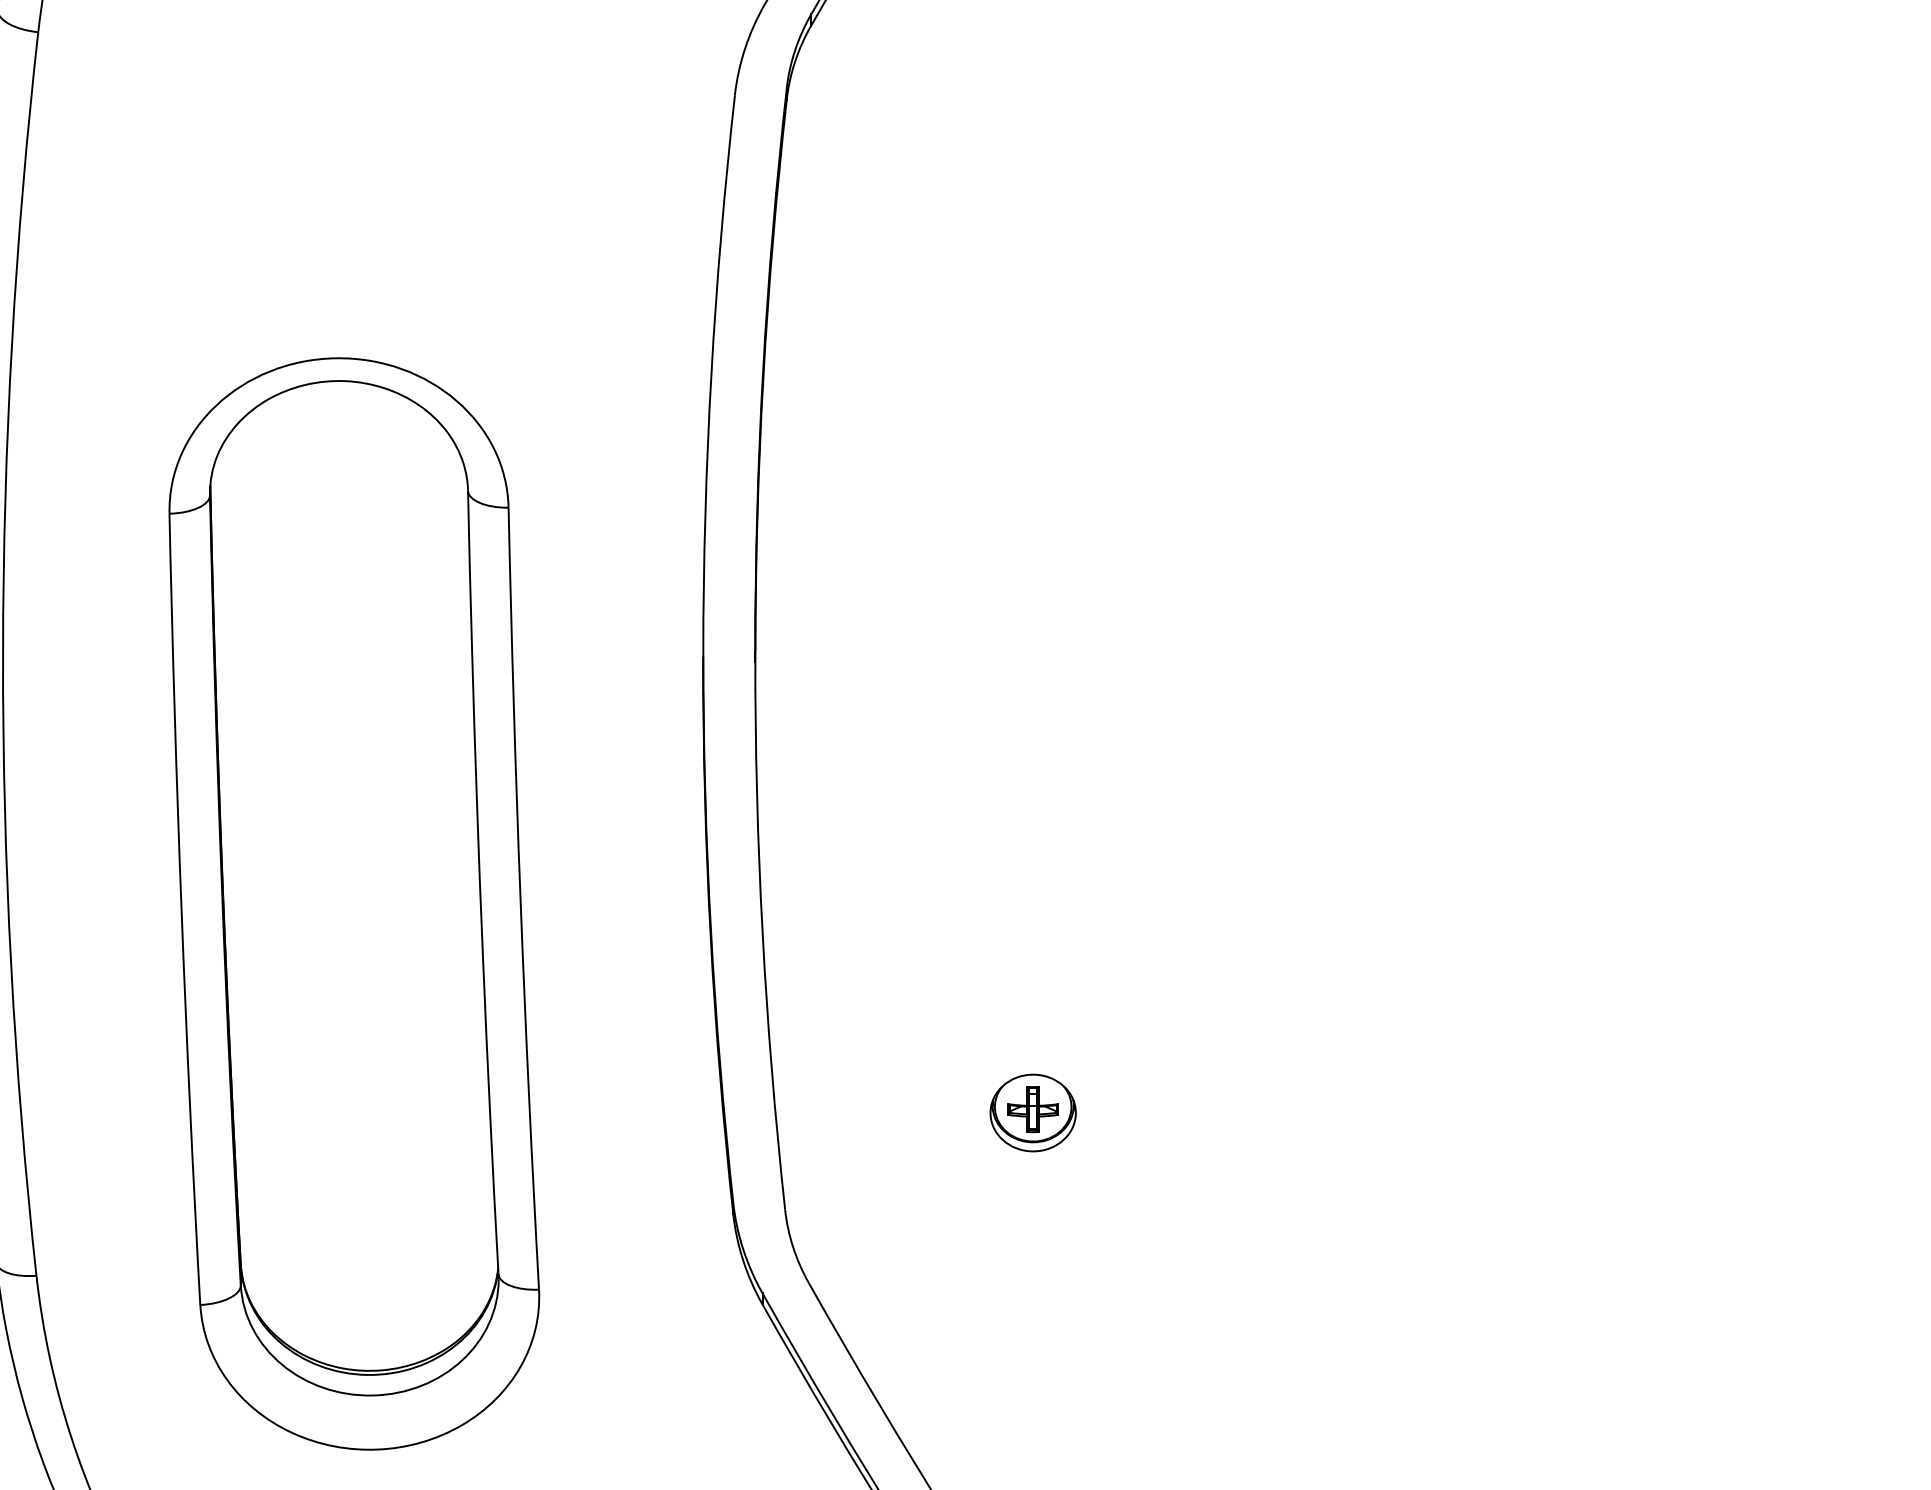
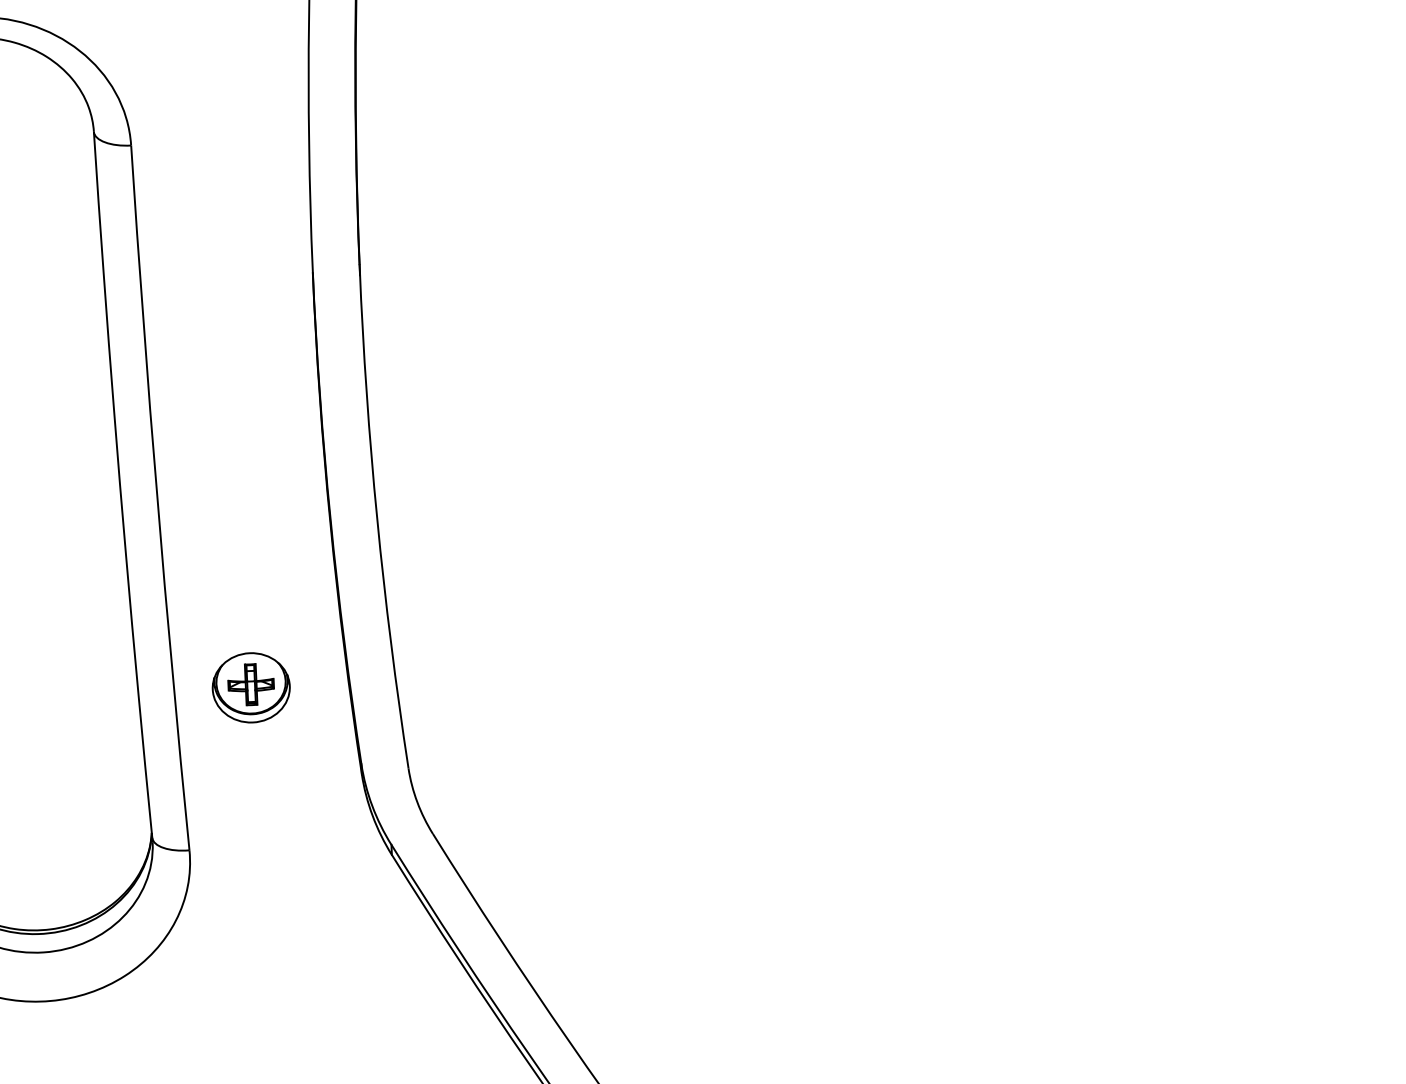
part: (1032, 1112) -> (250, 687), moved

